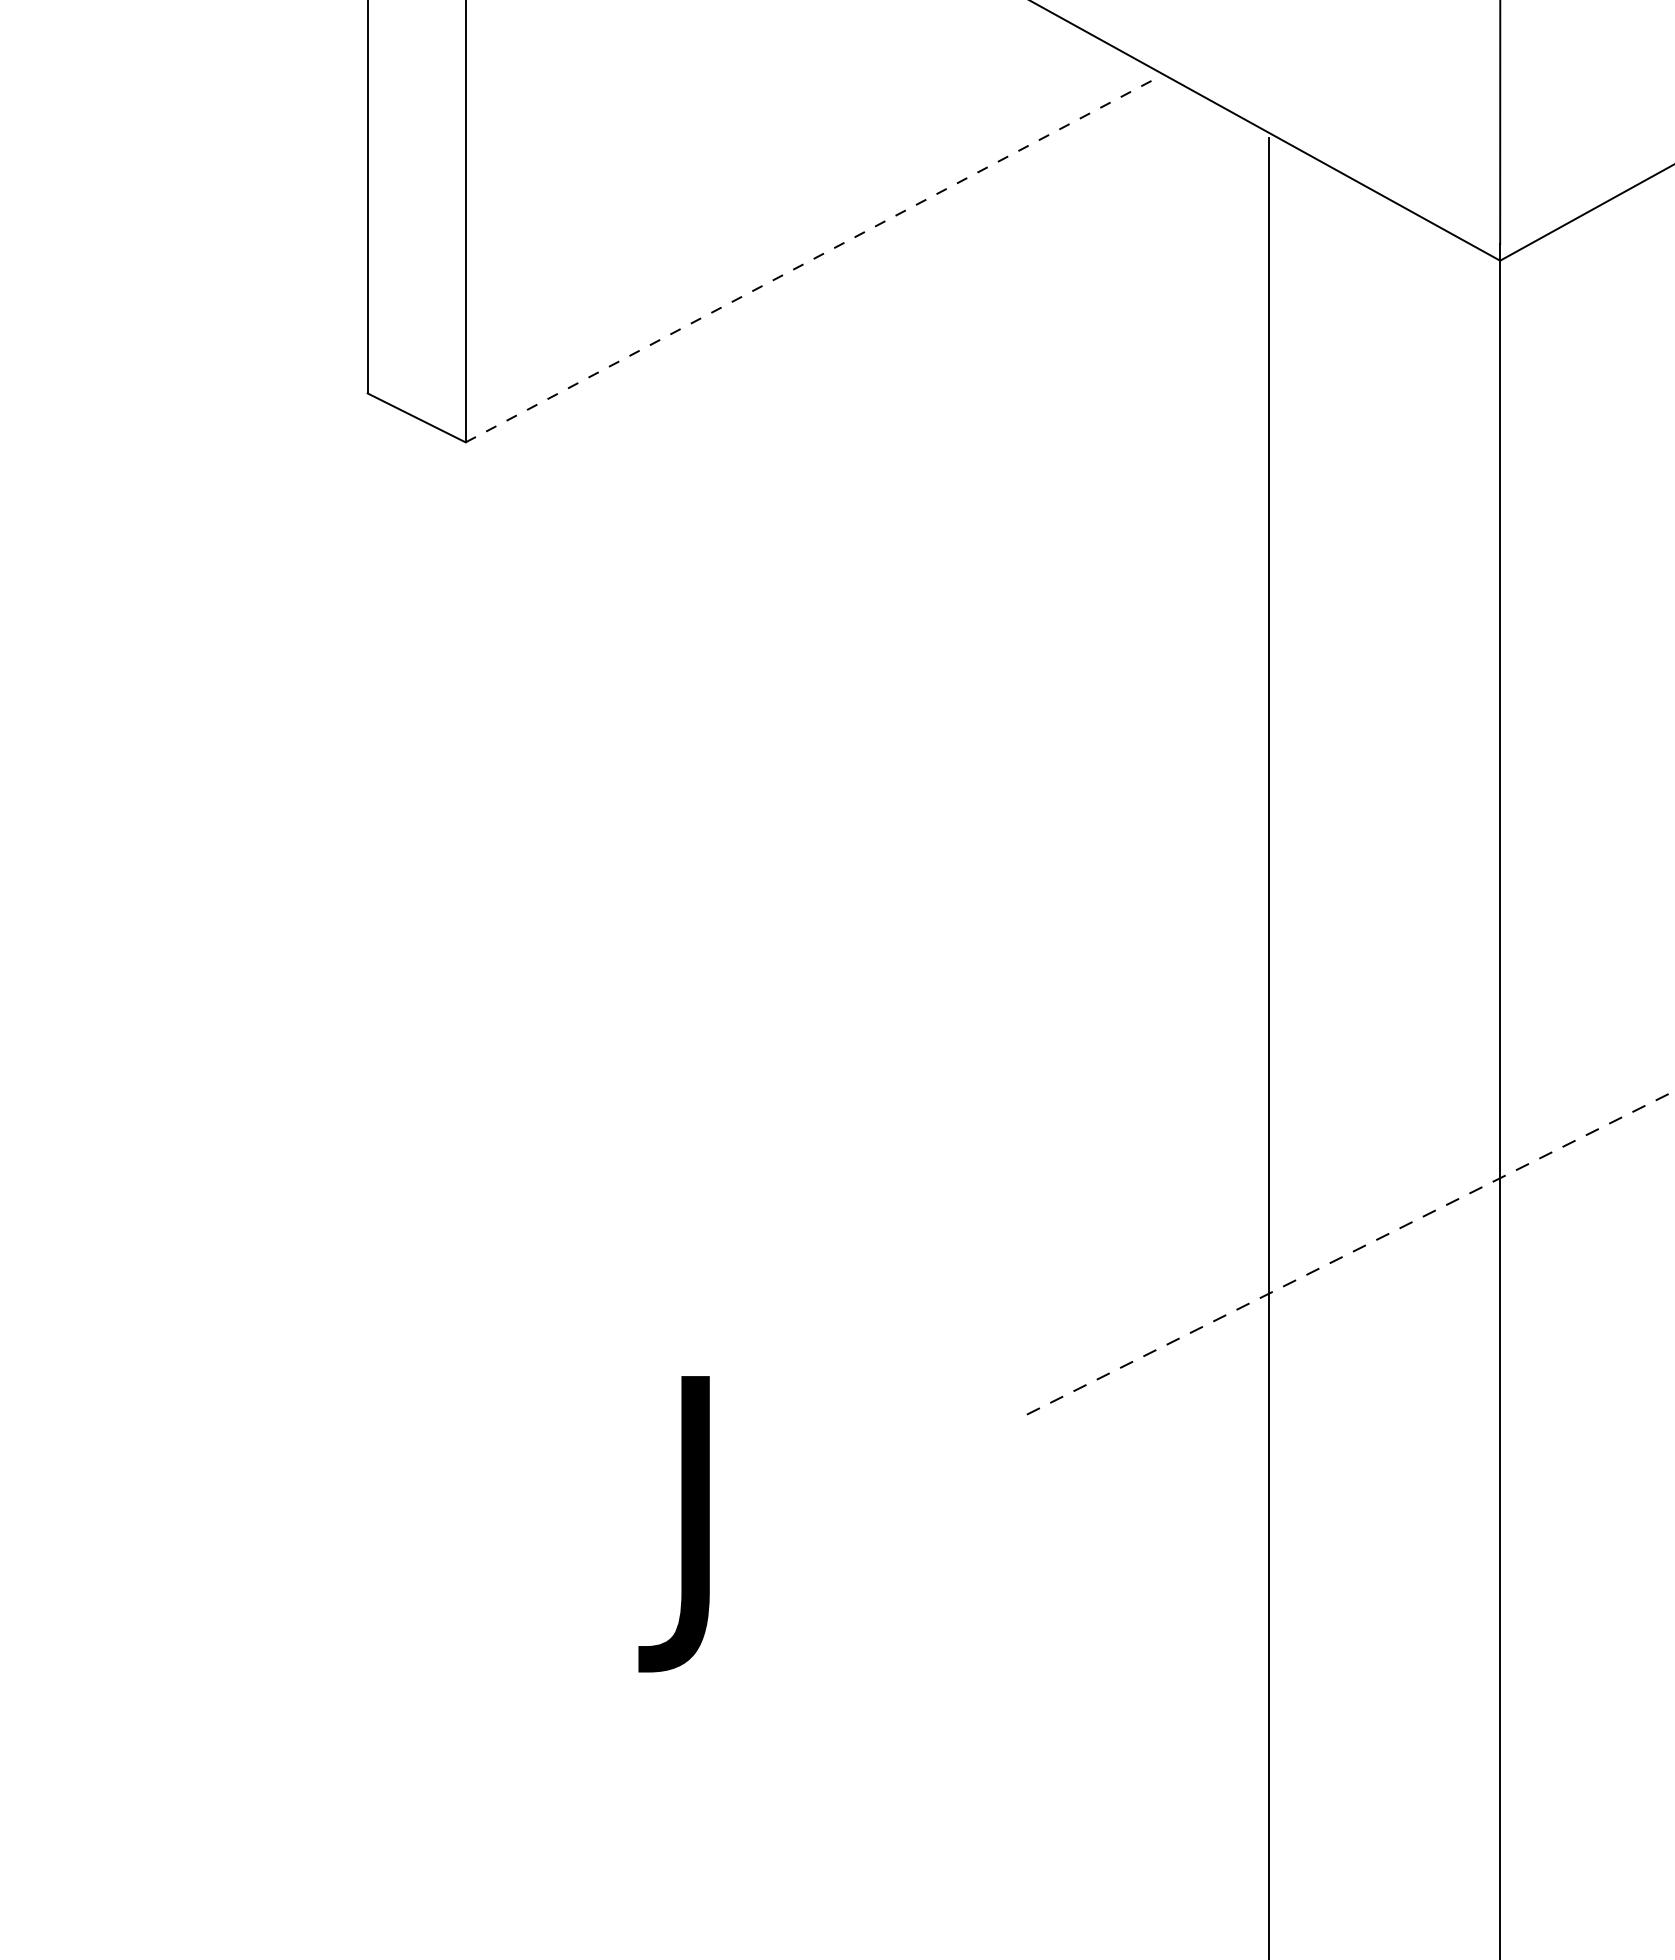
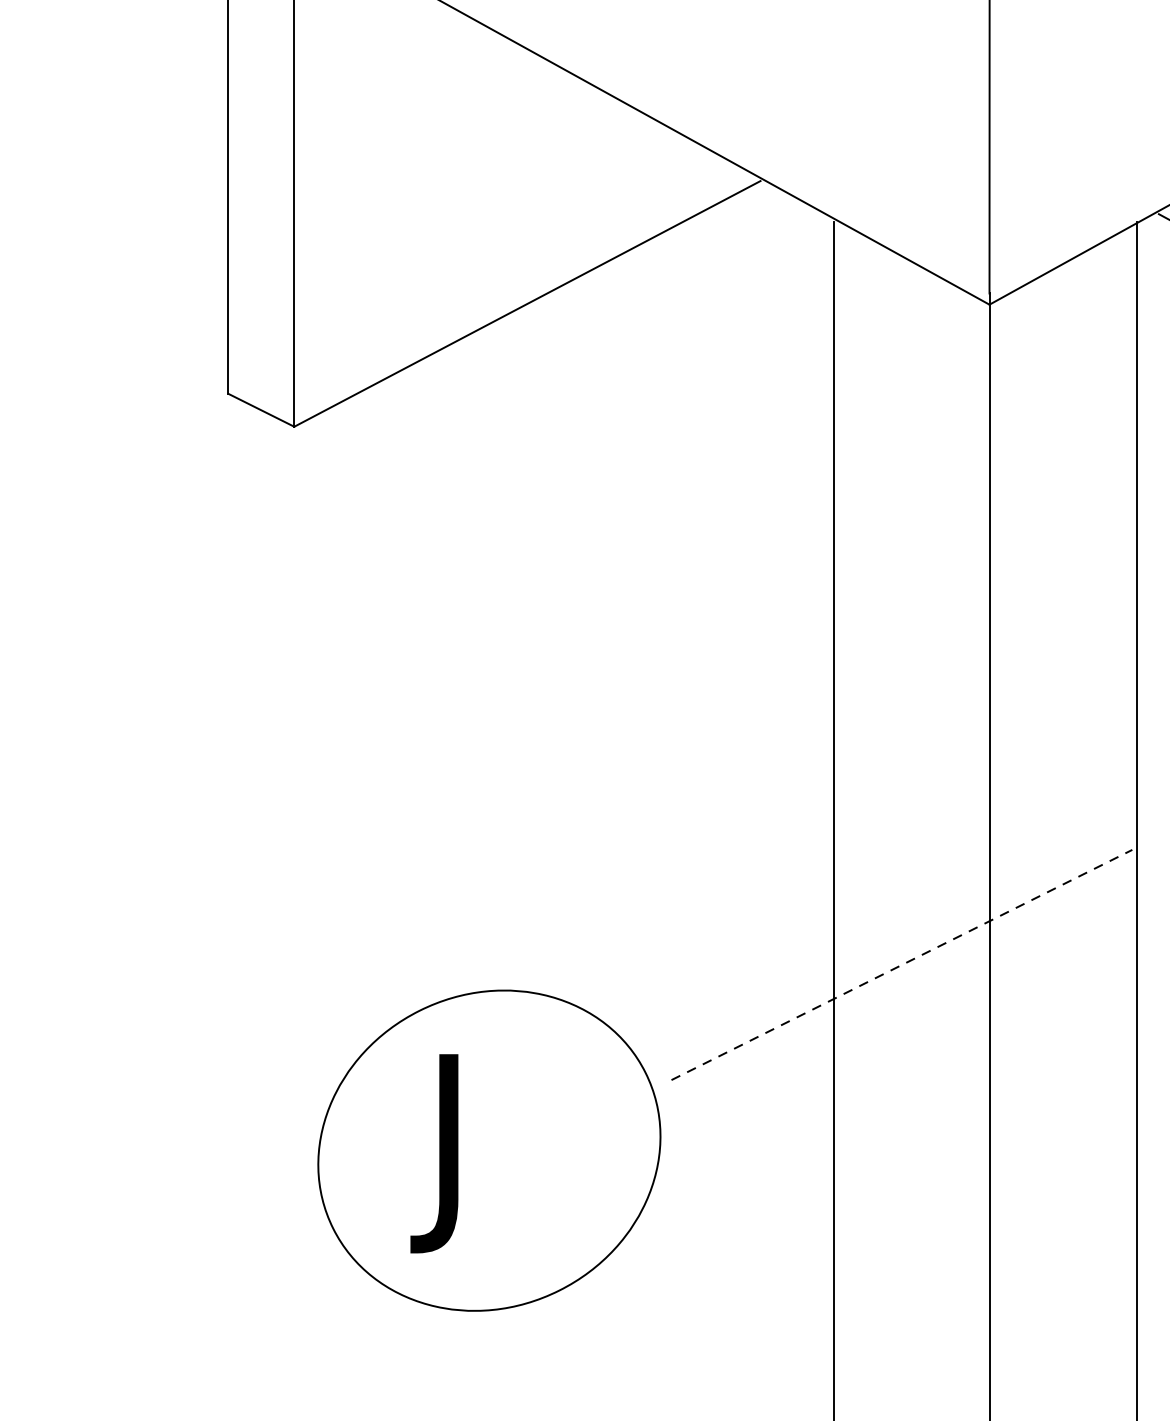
line: (812, 258) -> (527, 303), dashed -> solid
part: (756, 1519) -> (489, 1150), added

